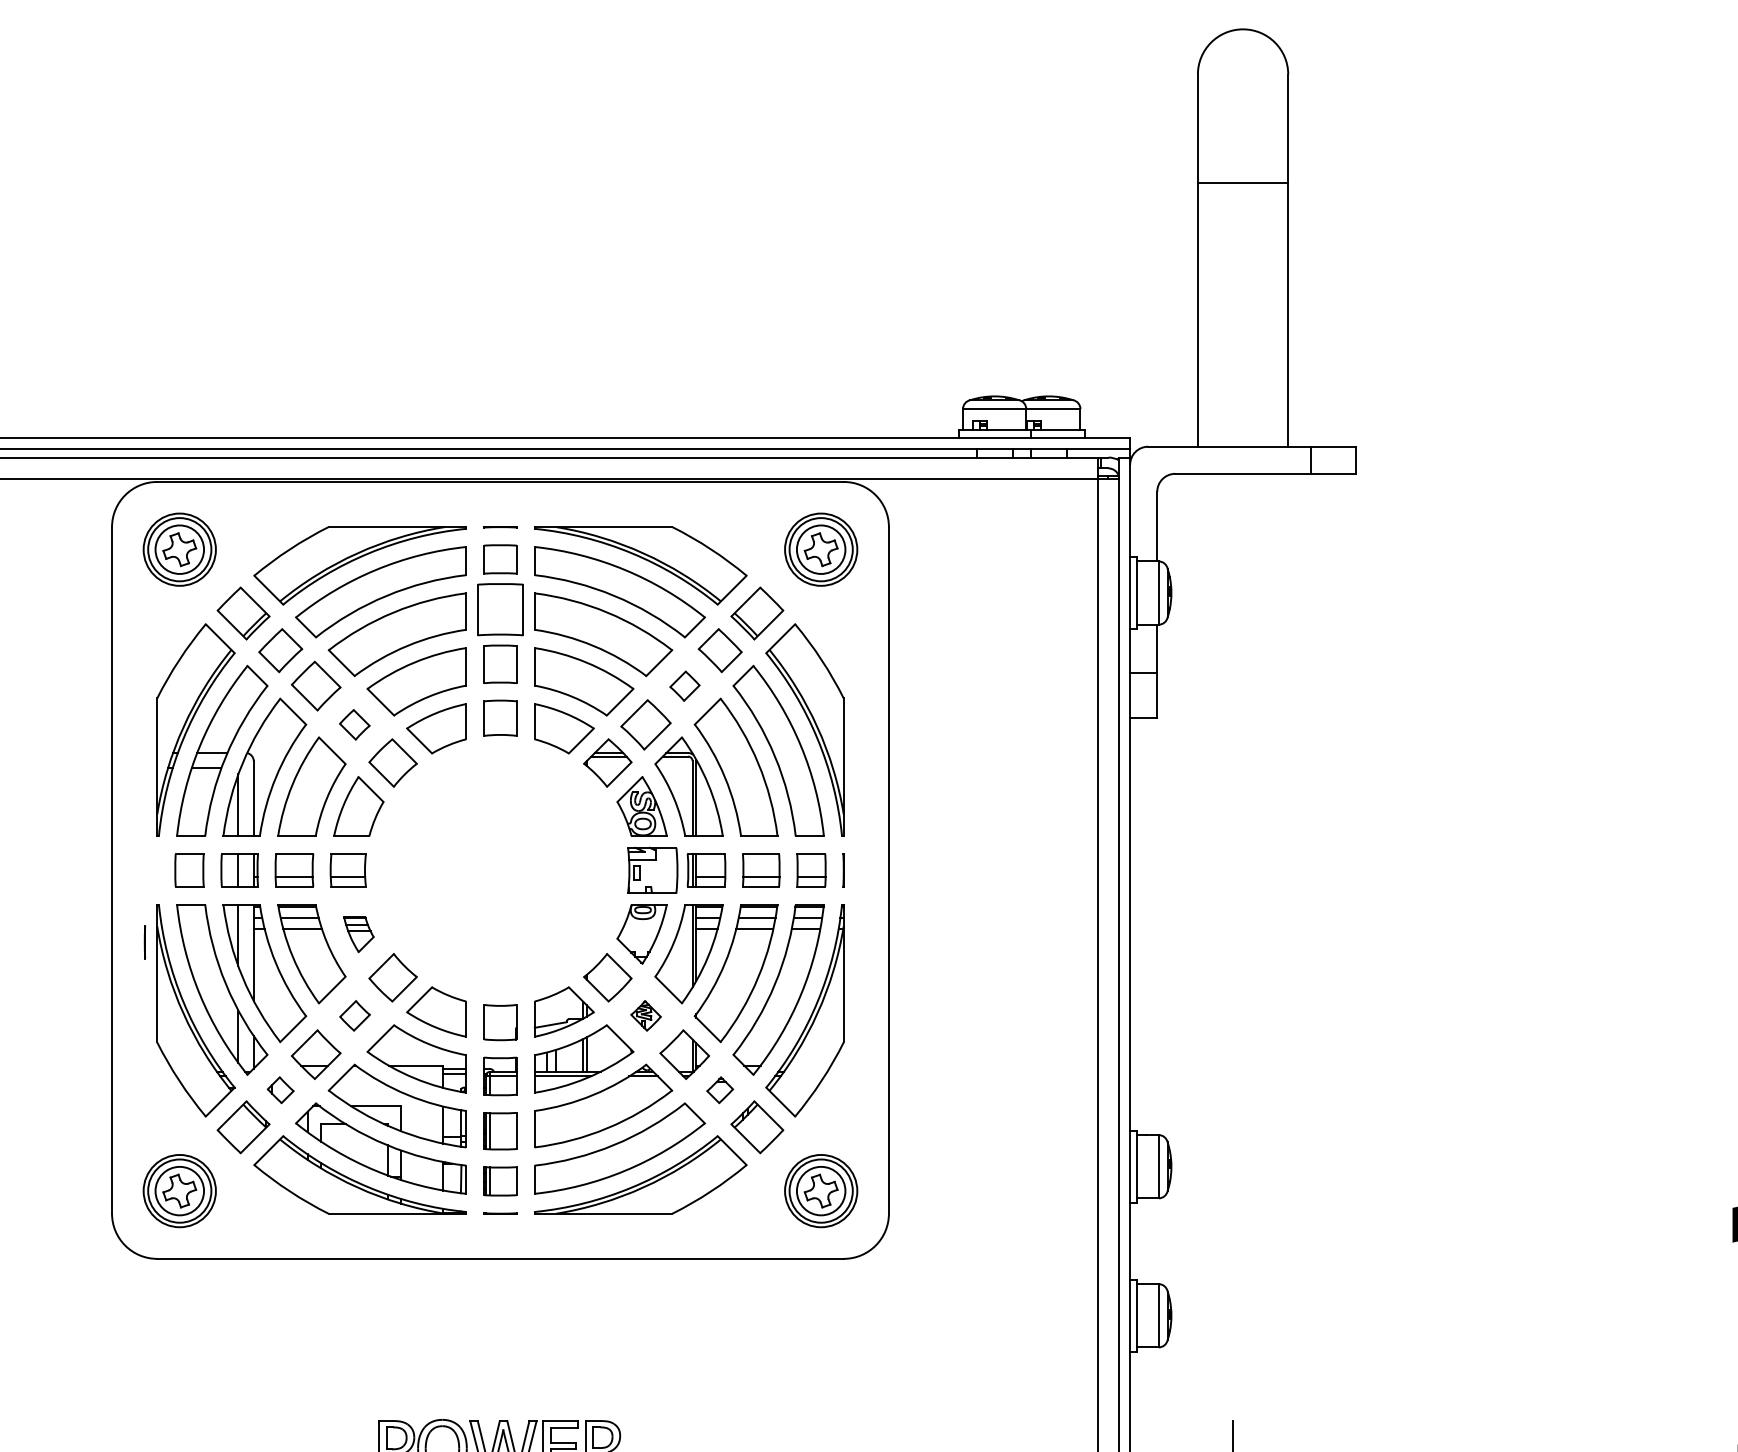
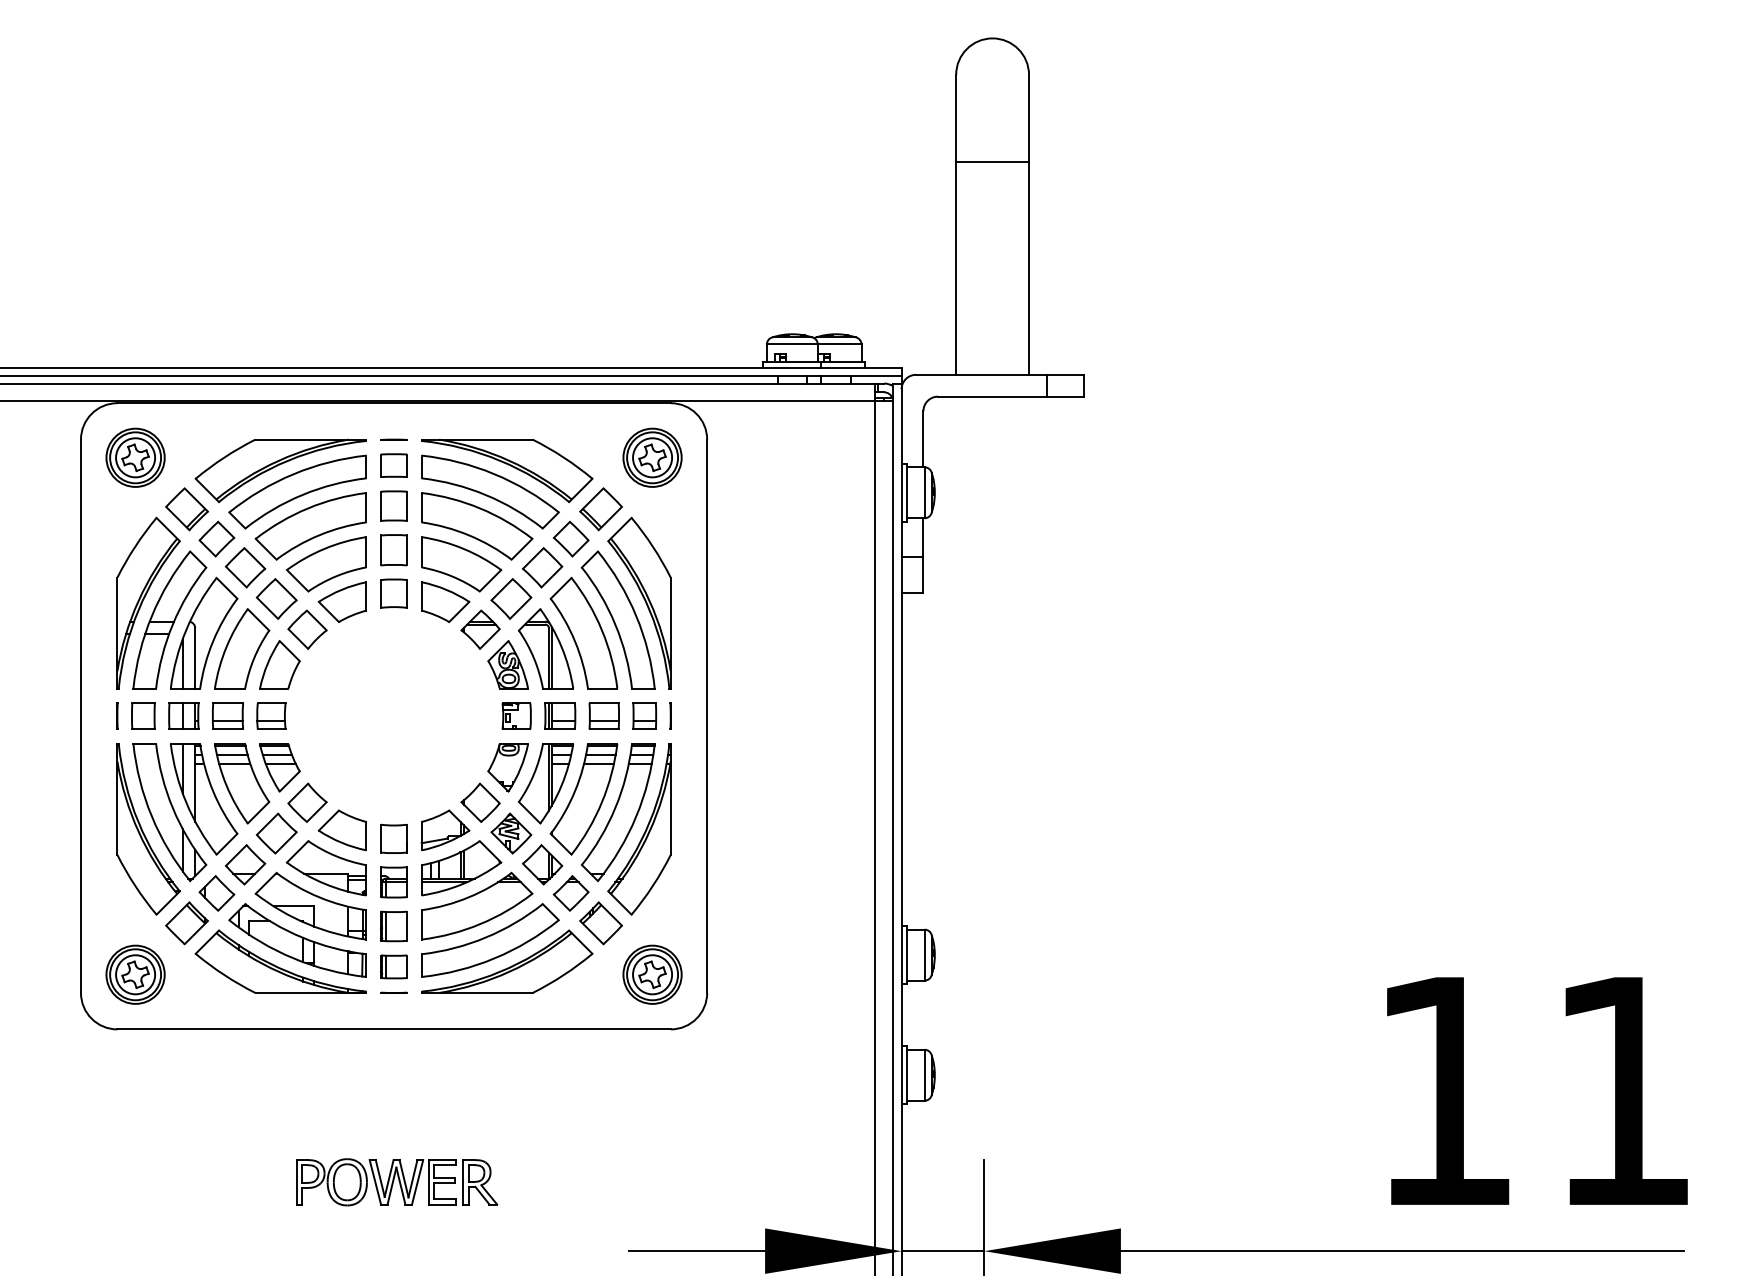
part: (499, 608) -> (393, 505), size x0.71
part: (684, 685) -> (542, 567), size x1.67
part: (354, 724) -> (276, 598), size x1.67
part: (652, 869) -> (516, 715), size x0.71
part: (358, 933) -> (279, 767), size x1.67
line: (144, 941) -> (117, 715), moved
part: (354, 1015) -> (276, 833), size x1.67
part: (646, 1015) -> (511, 833), size x1.67
part: (280, 1090) -> (216, 893), size x1.67
part: (719, 1090) -> (570, 893), size x1.67

